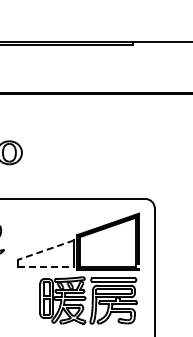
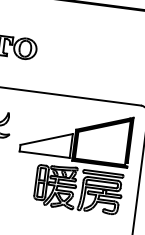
line: (46, 250) -> (47, 139), dashed -> solid
line: (46, 267) -> (45, 154), dashed -> solid

